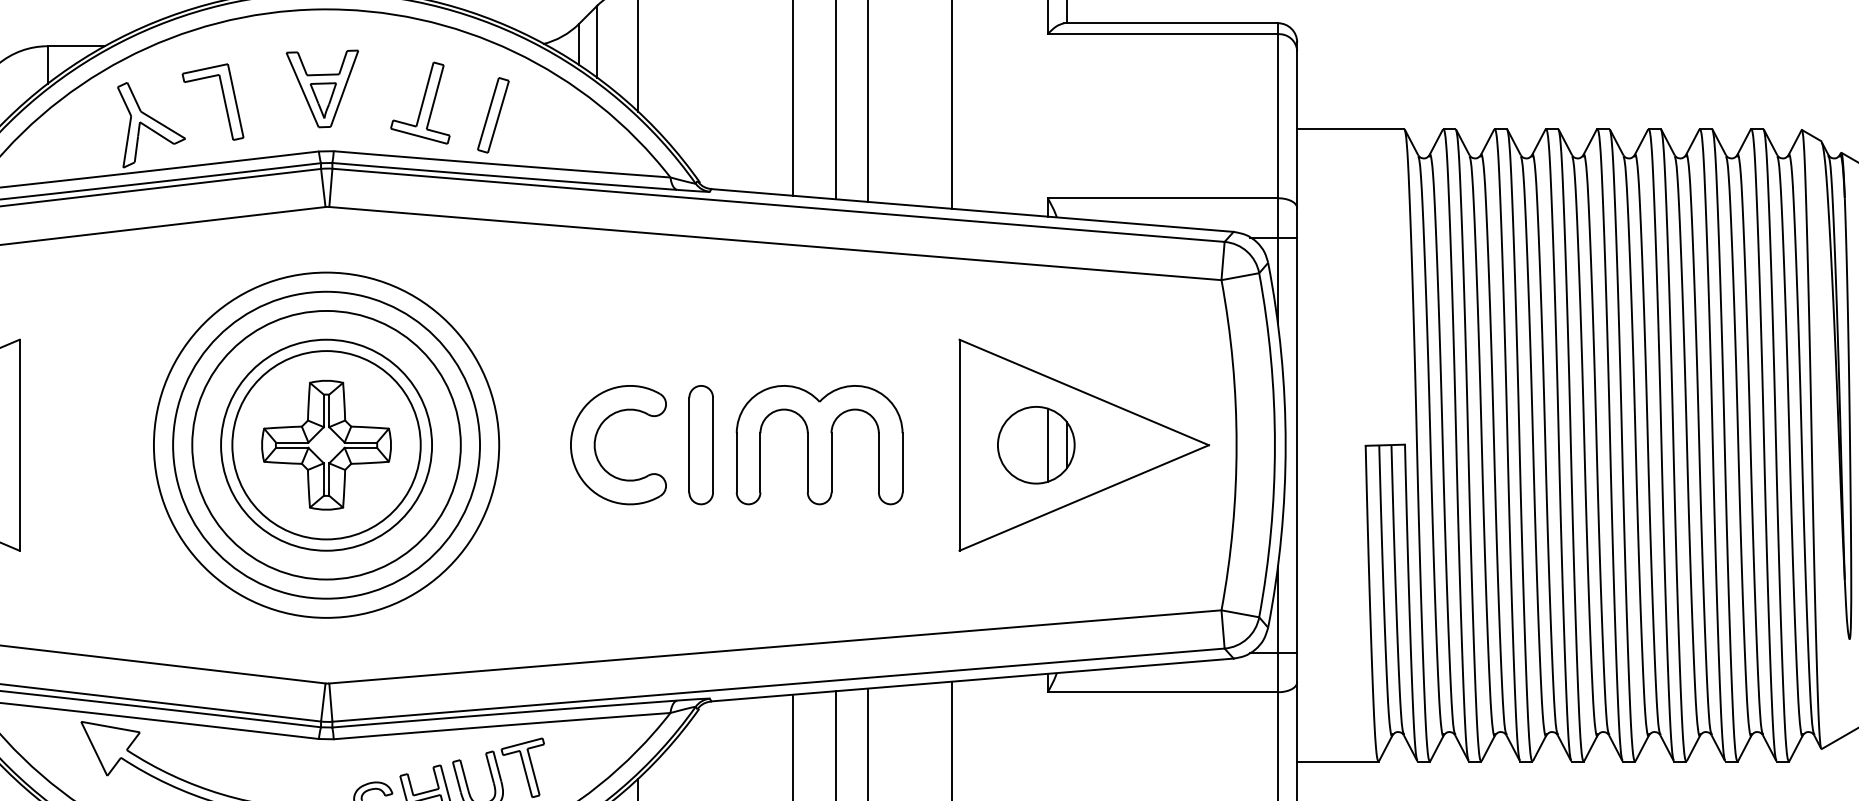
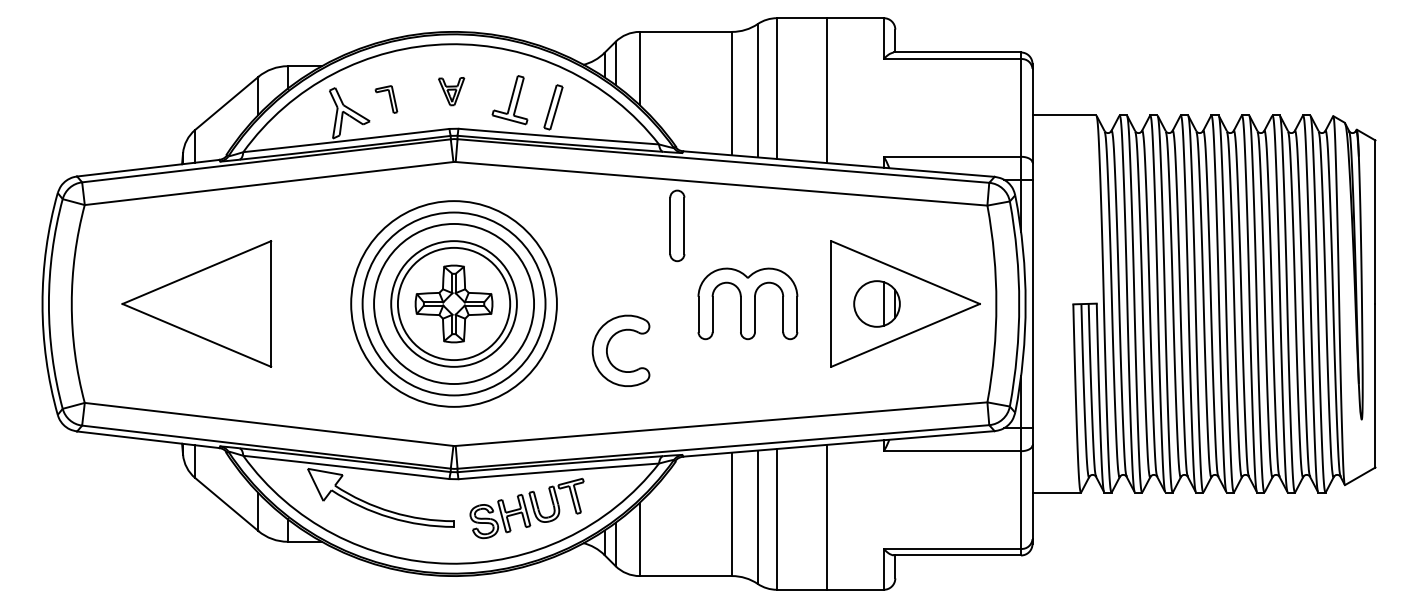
part: (322, 88) -> (451, 91), size x0.6
part: (213, 102) -> (386, 99), size x0.6
part: (597, 439) -> (608, 347), moved
part: (701, 444) -> (677, 225), moved

